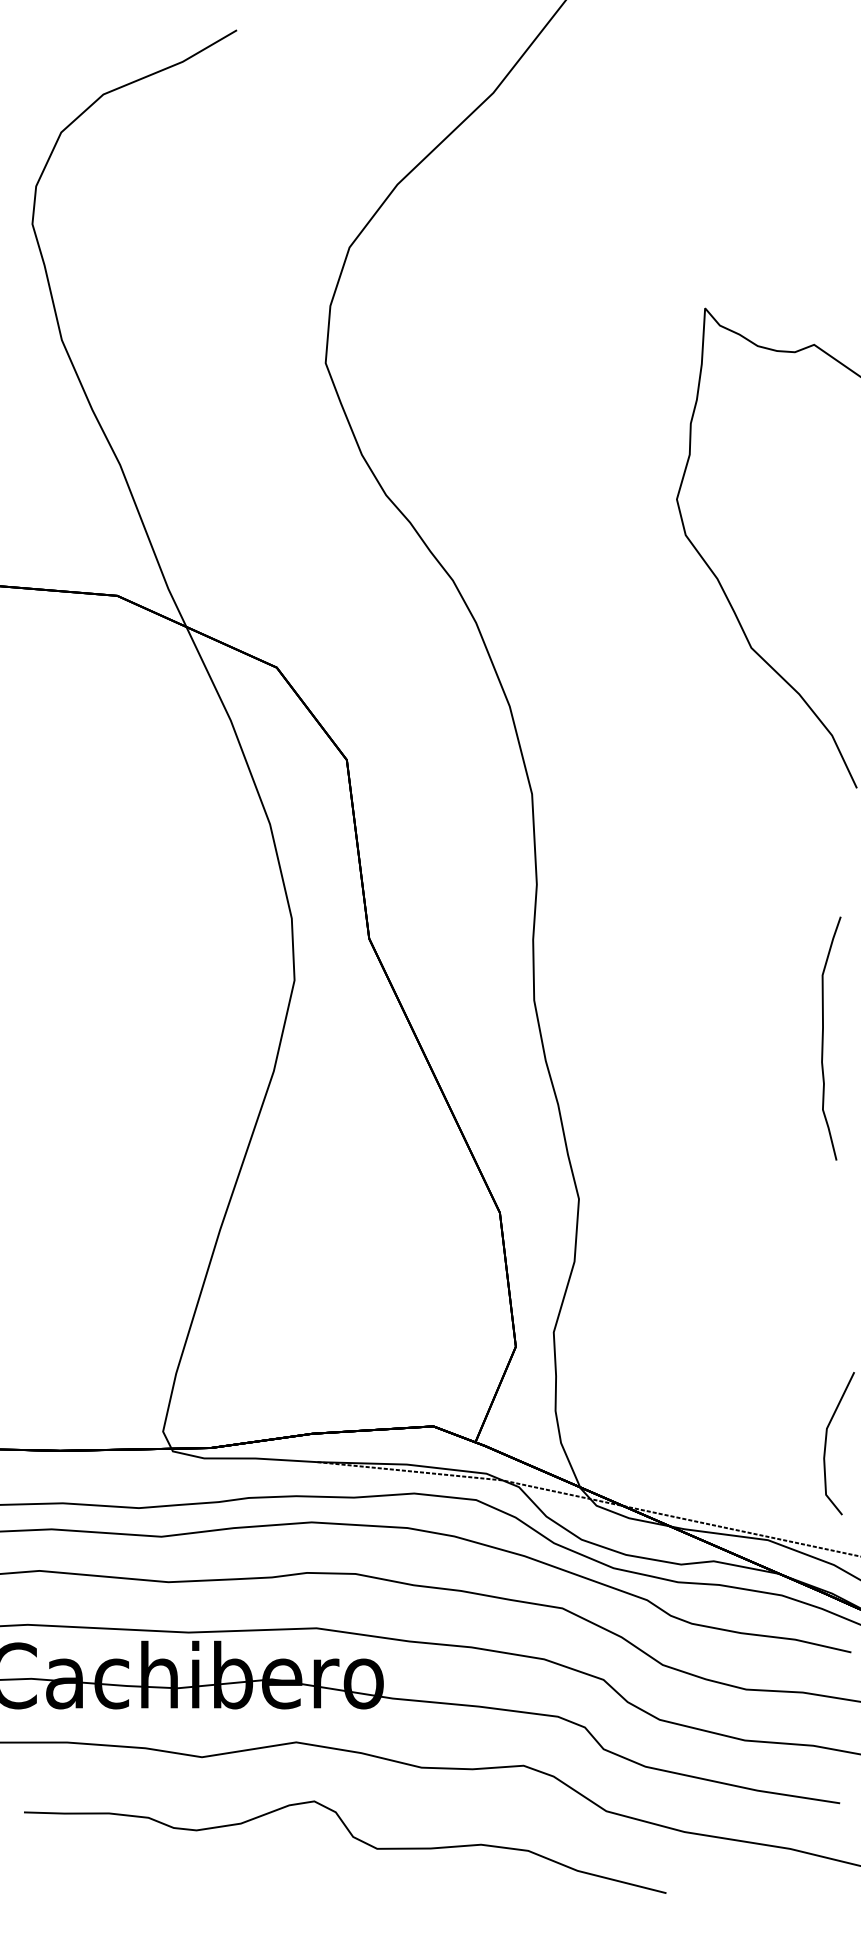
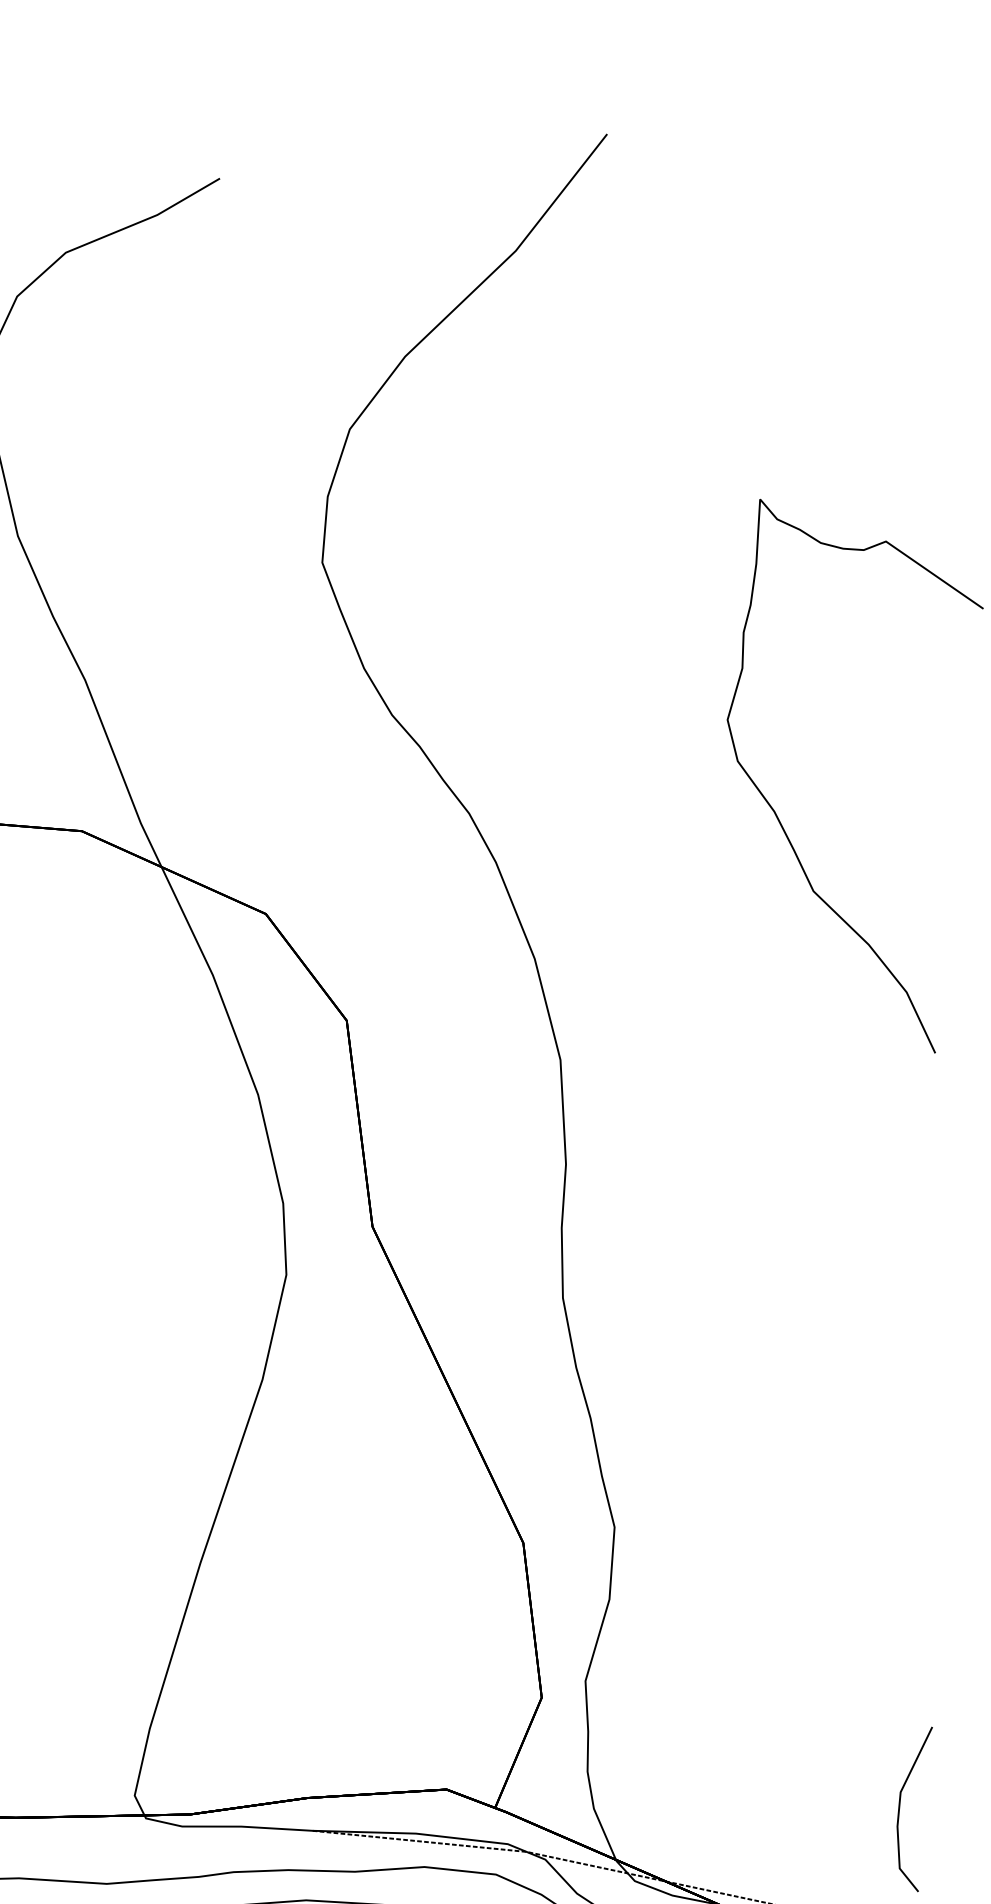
curve: (823, 1038) -> (896, 1341), removed

